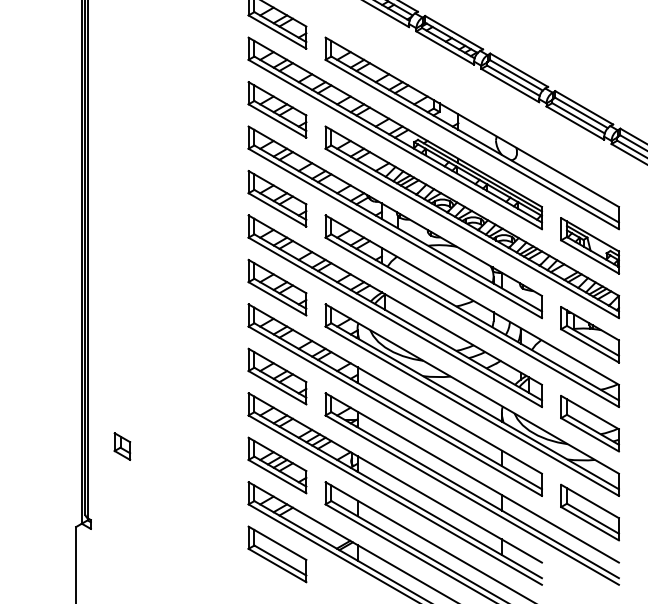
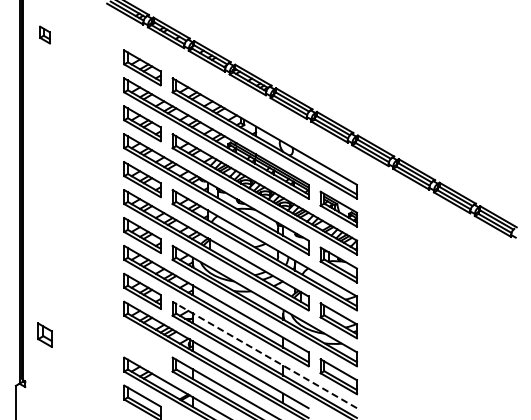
part: (121, 446) -> (44, 335), size x1.4
part: (277, 464) -> (142, 346), removed
line: (471, 477) -> (264, 354), solid -> dashed

